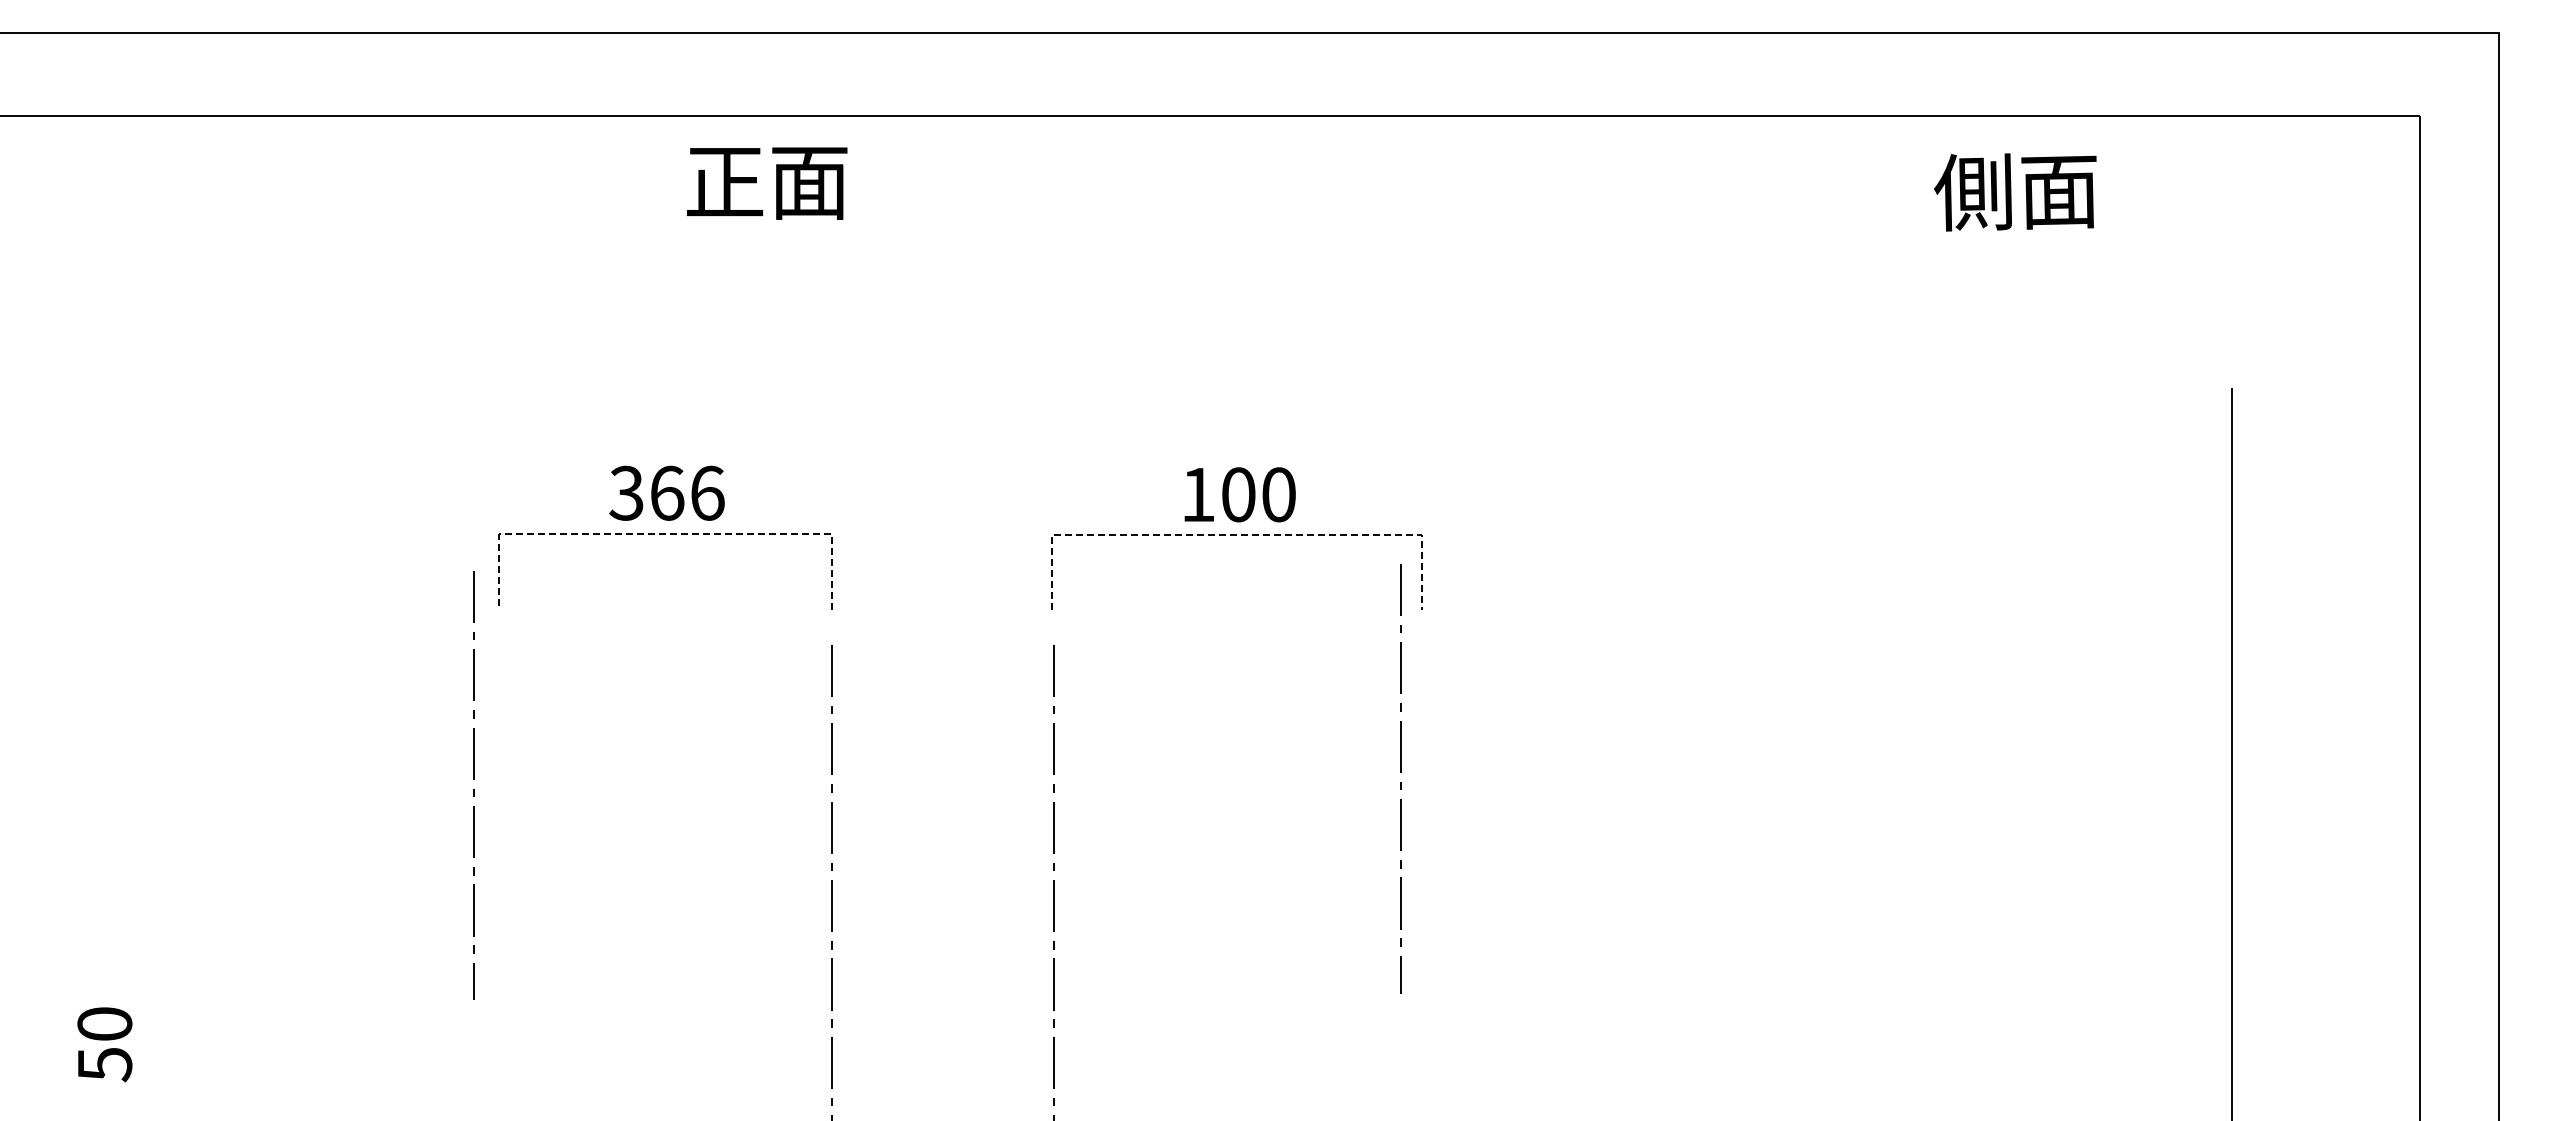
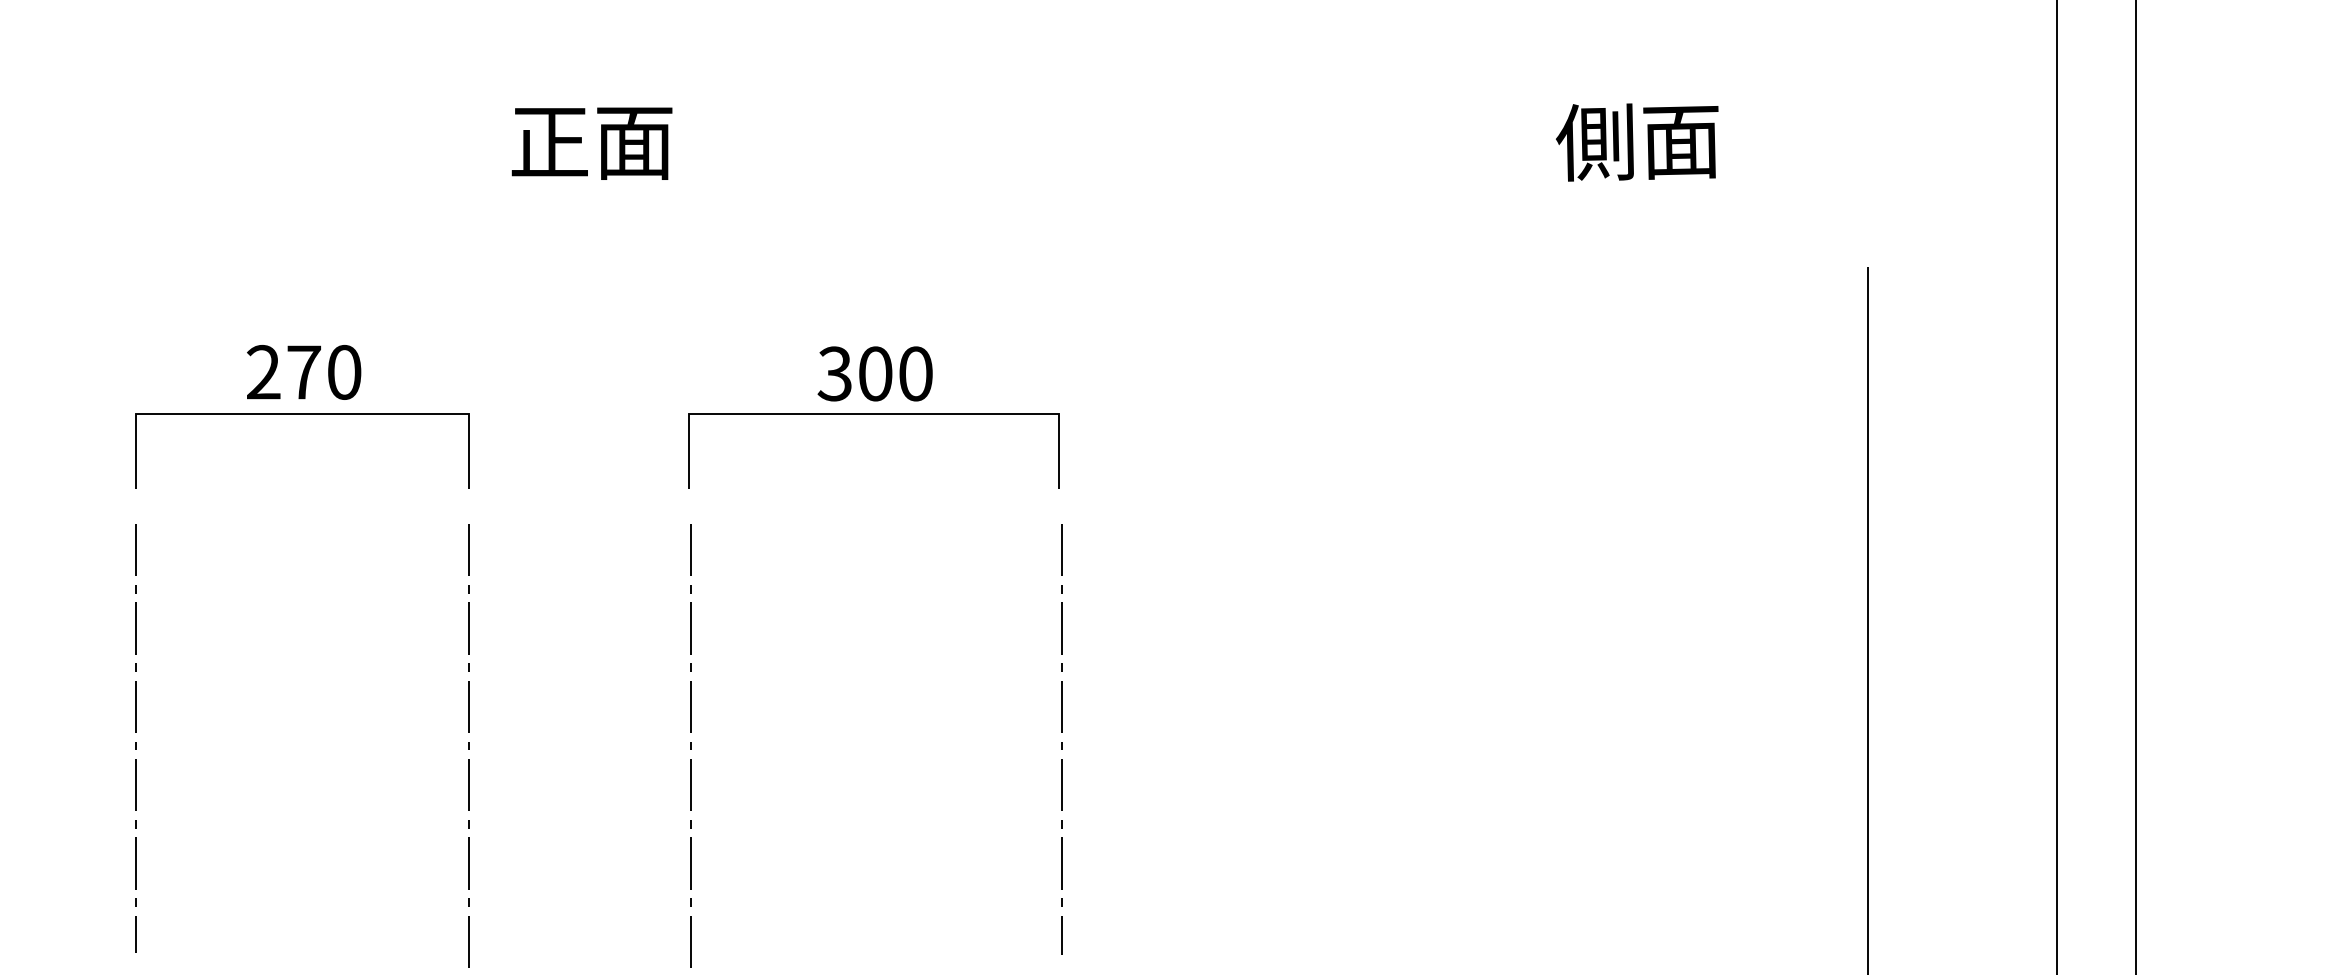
text: (767, 183) -> (592, 143), moved
text: (2015, 192) -> (1637, 142), moved
text: (666, 492) -> (303, 371), 366 -> 270
text: (1197, 494) -> (834, 373), 100 -> 300
line: (665, 534) -> (302, 413), dashed -> solid
line: (1237, 534) -> (874, 413), dashed -> solid
line: (1400, 782) -> (1061, 742), moved
line: (473, 789) -> (135, 742), moved

